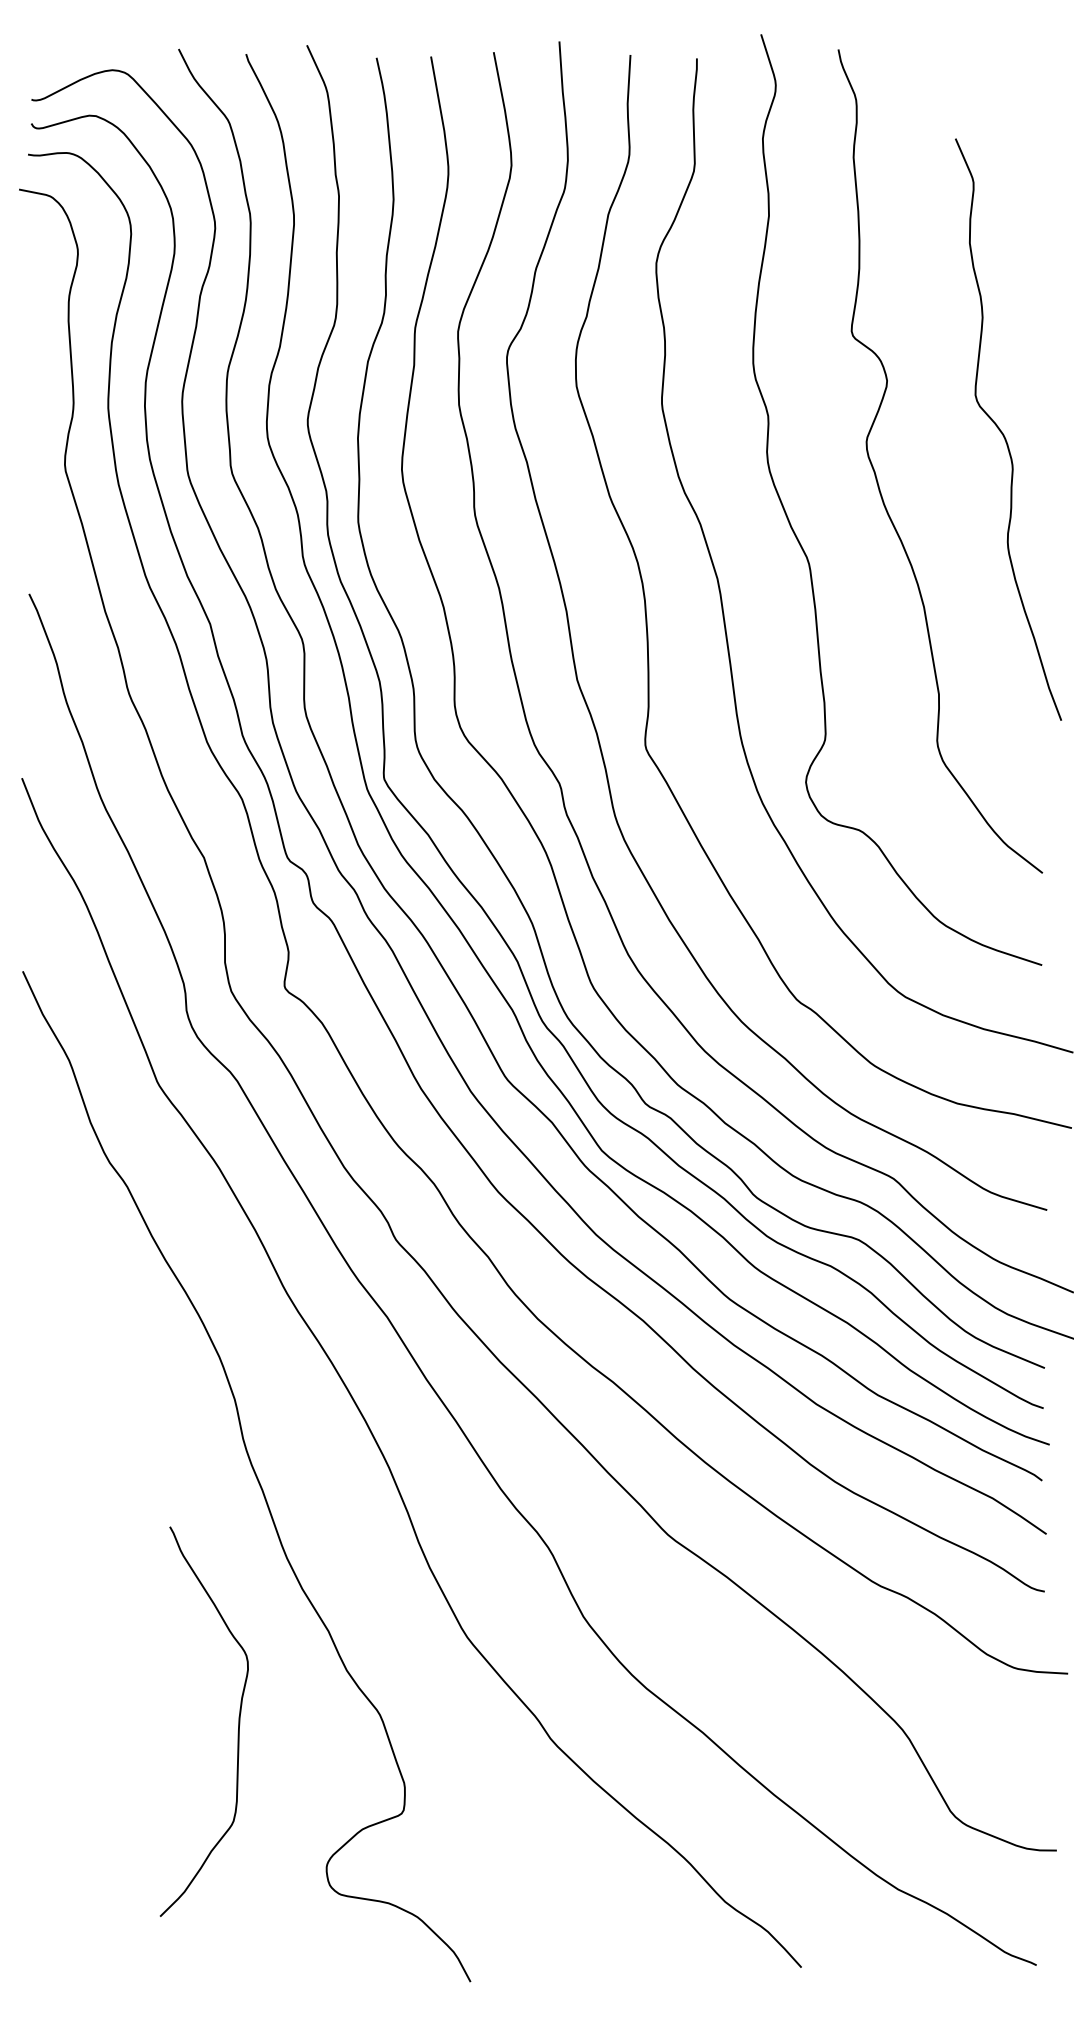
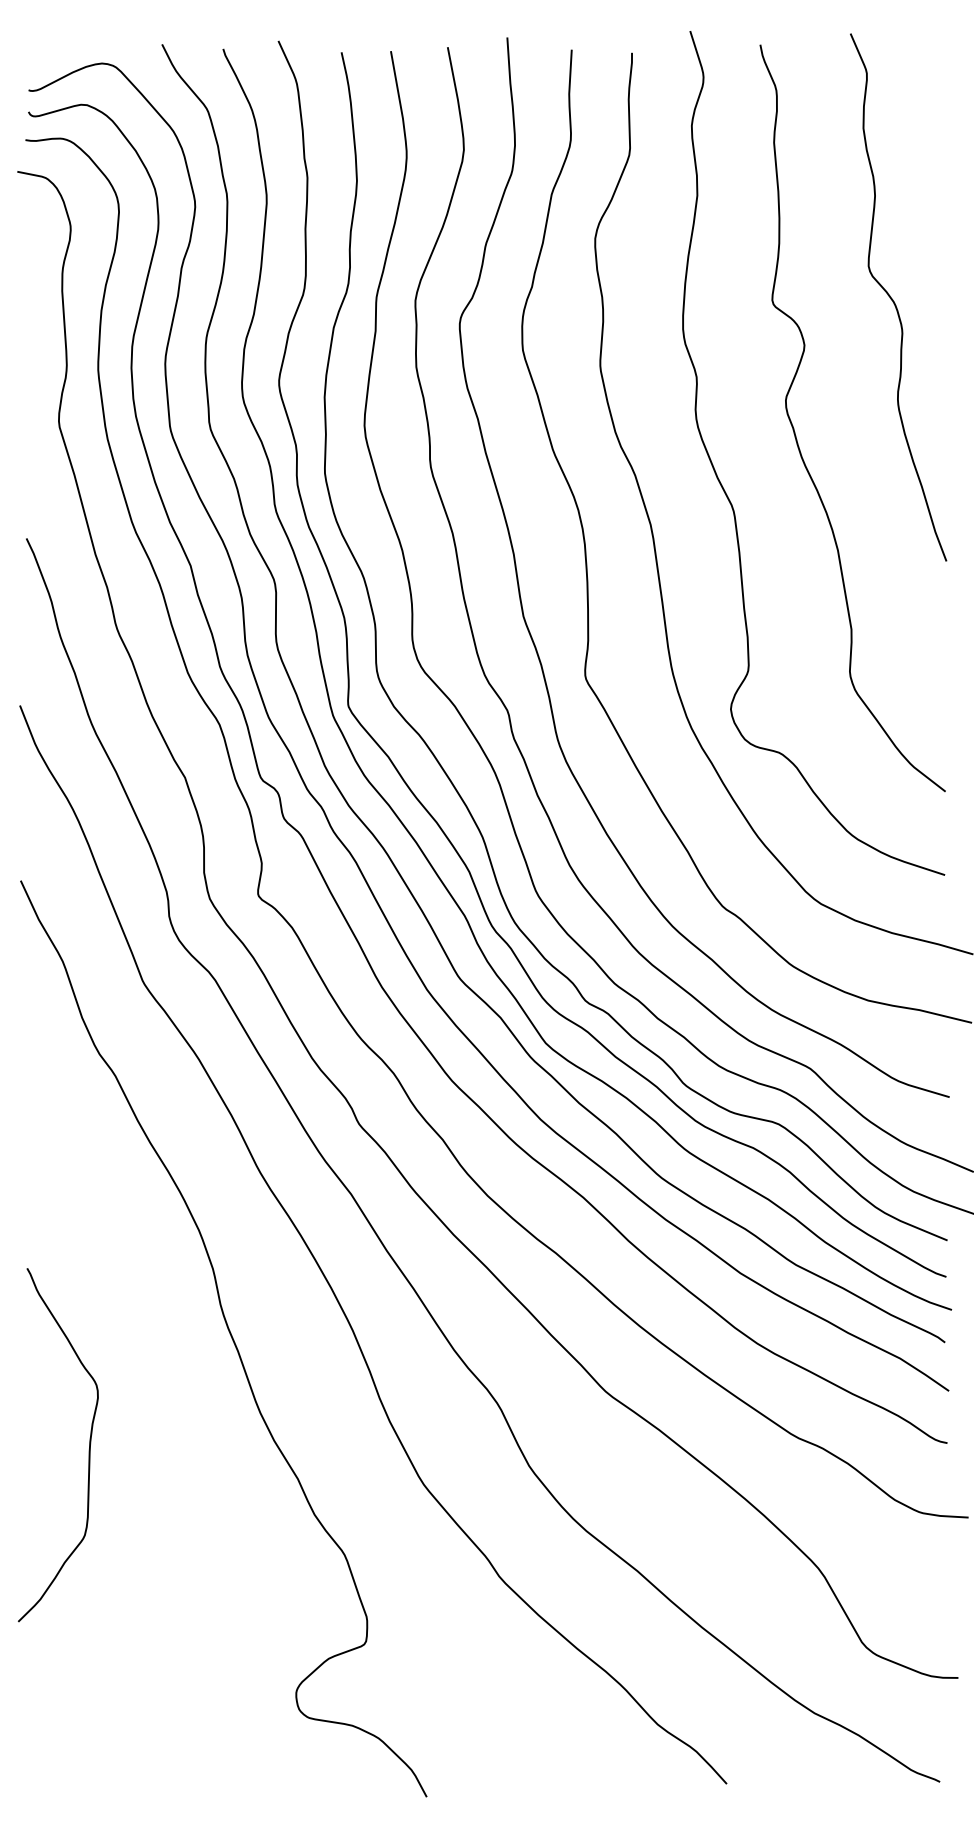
curve: (1002, 431) -> (893, 299), moved
curve: (237, 1727) -> (88, 1450), moved

